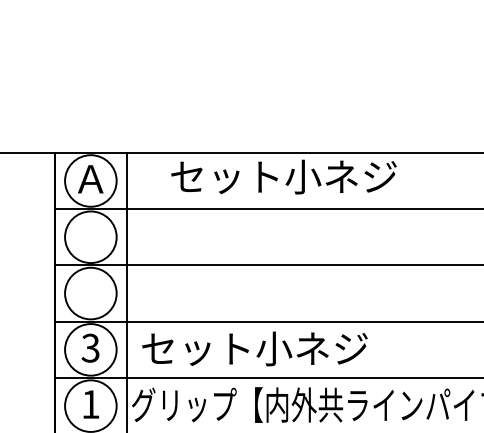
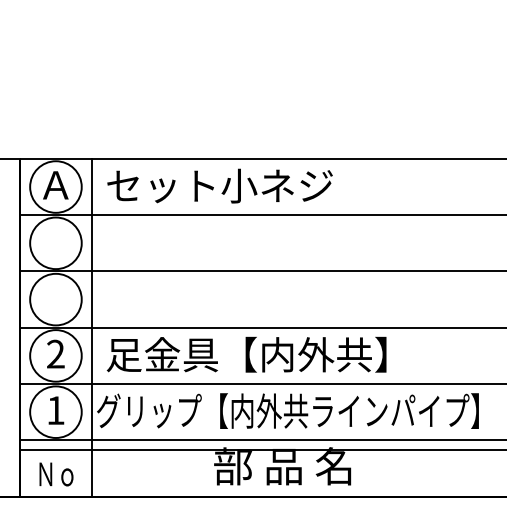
text: (283, 176) -> (219, 185), moved
text: (90, 348) -> (55, 354), 3 -> 2
text: (281, 348) -> (246, 354), セット小ネジ -> 足金具【内外共】

